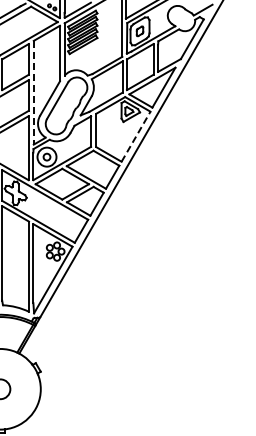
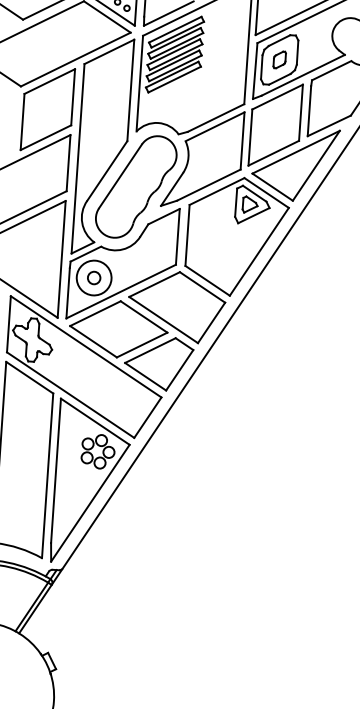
line: (33, 92) -> (77, 158), dashed -> solid
line: (136, 136) -> (260, 251), dashed -> solid

